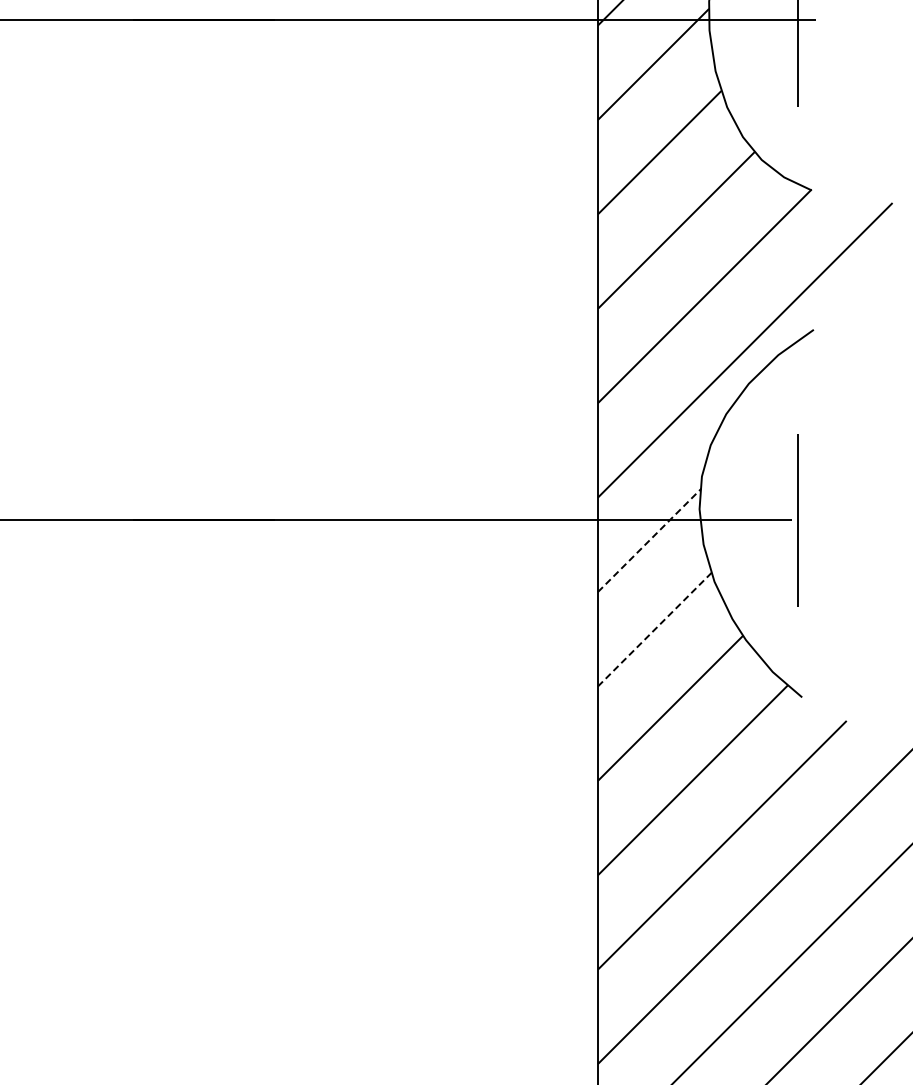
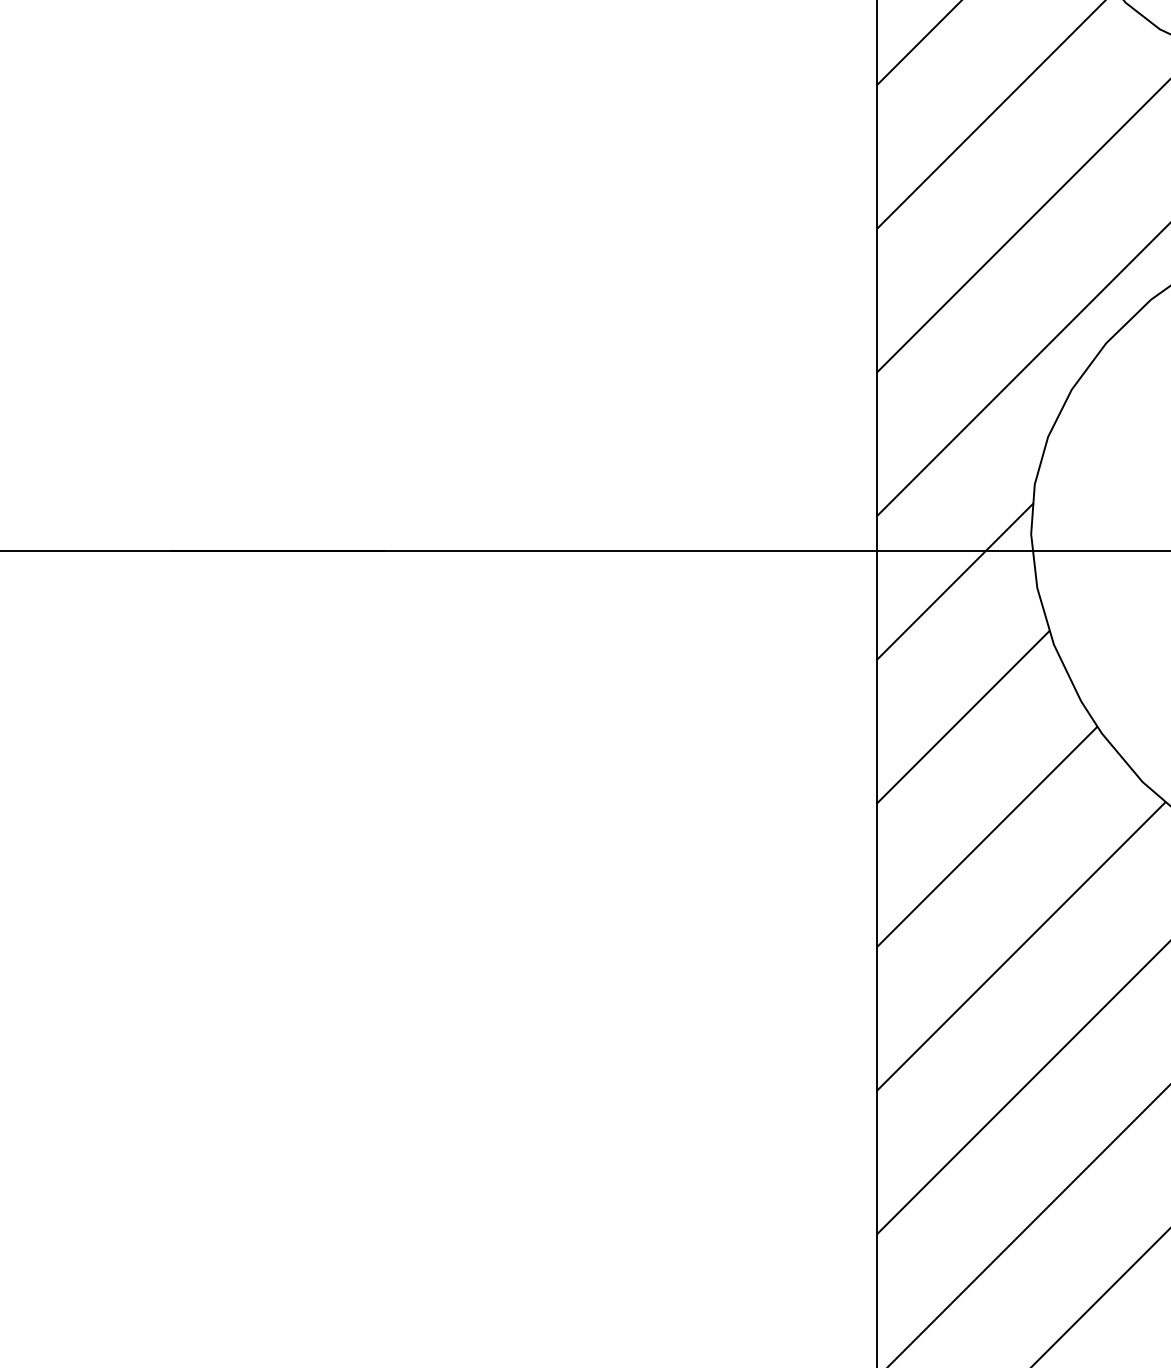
line: (649, 540) -> (955, 581), dashed -> solid
line: (654, 629) -> (962, 717), dashed -> solid

